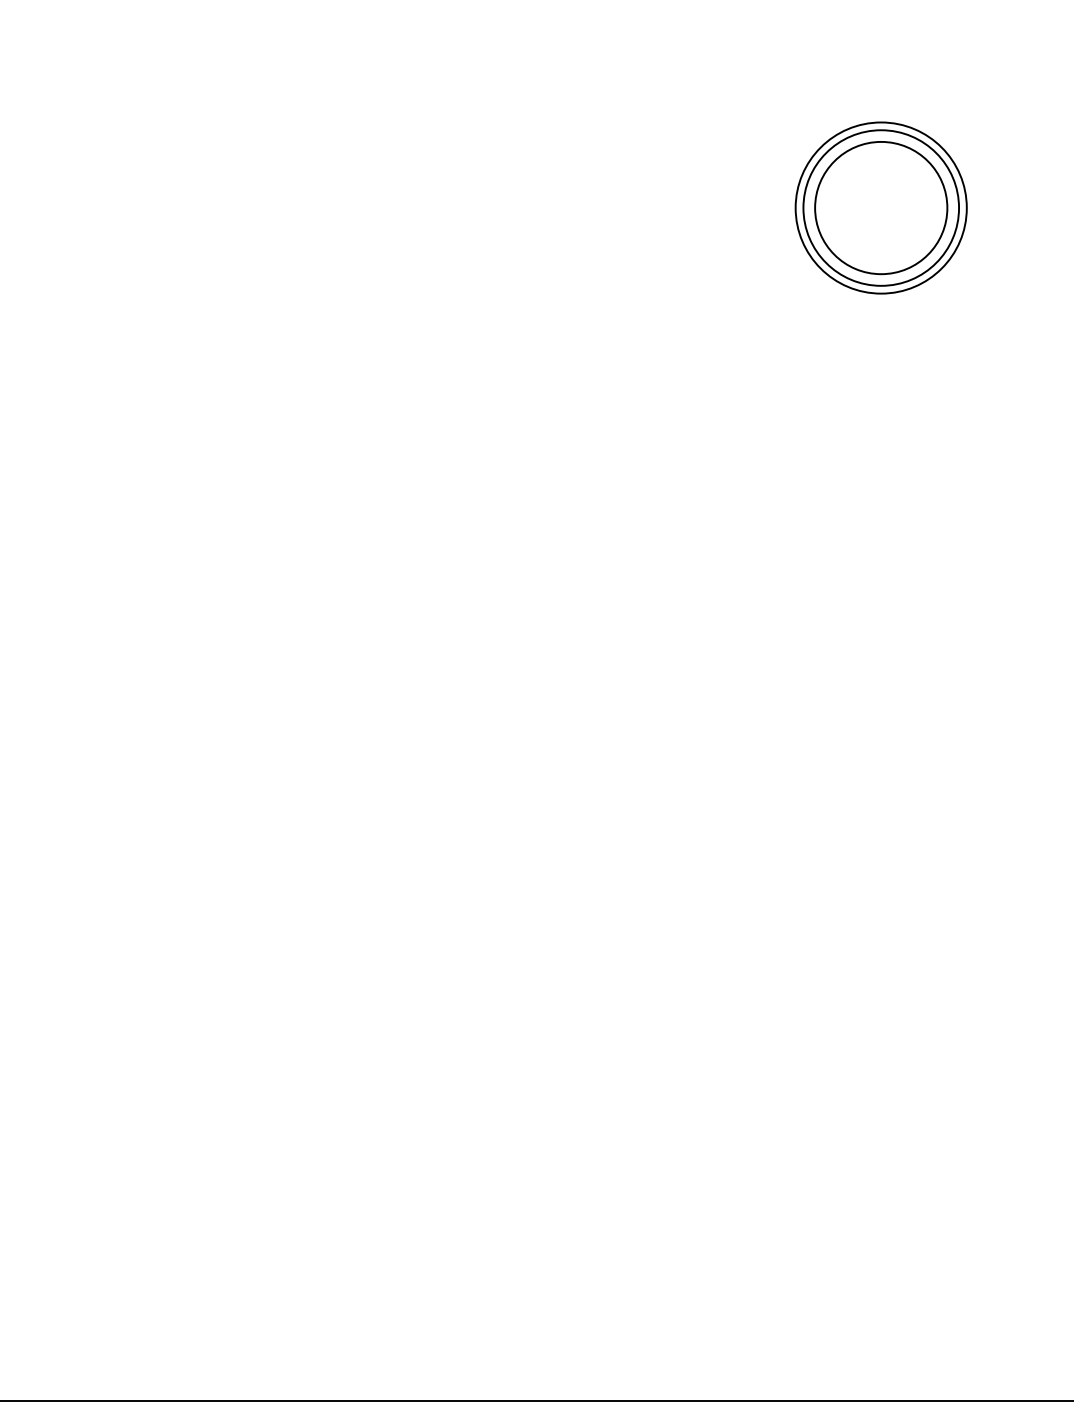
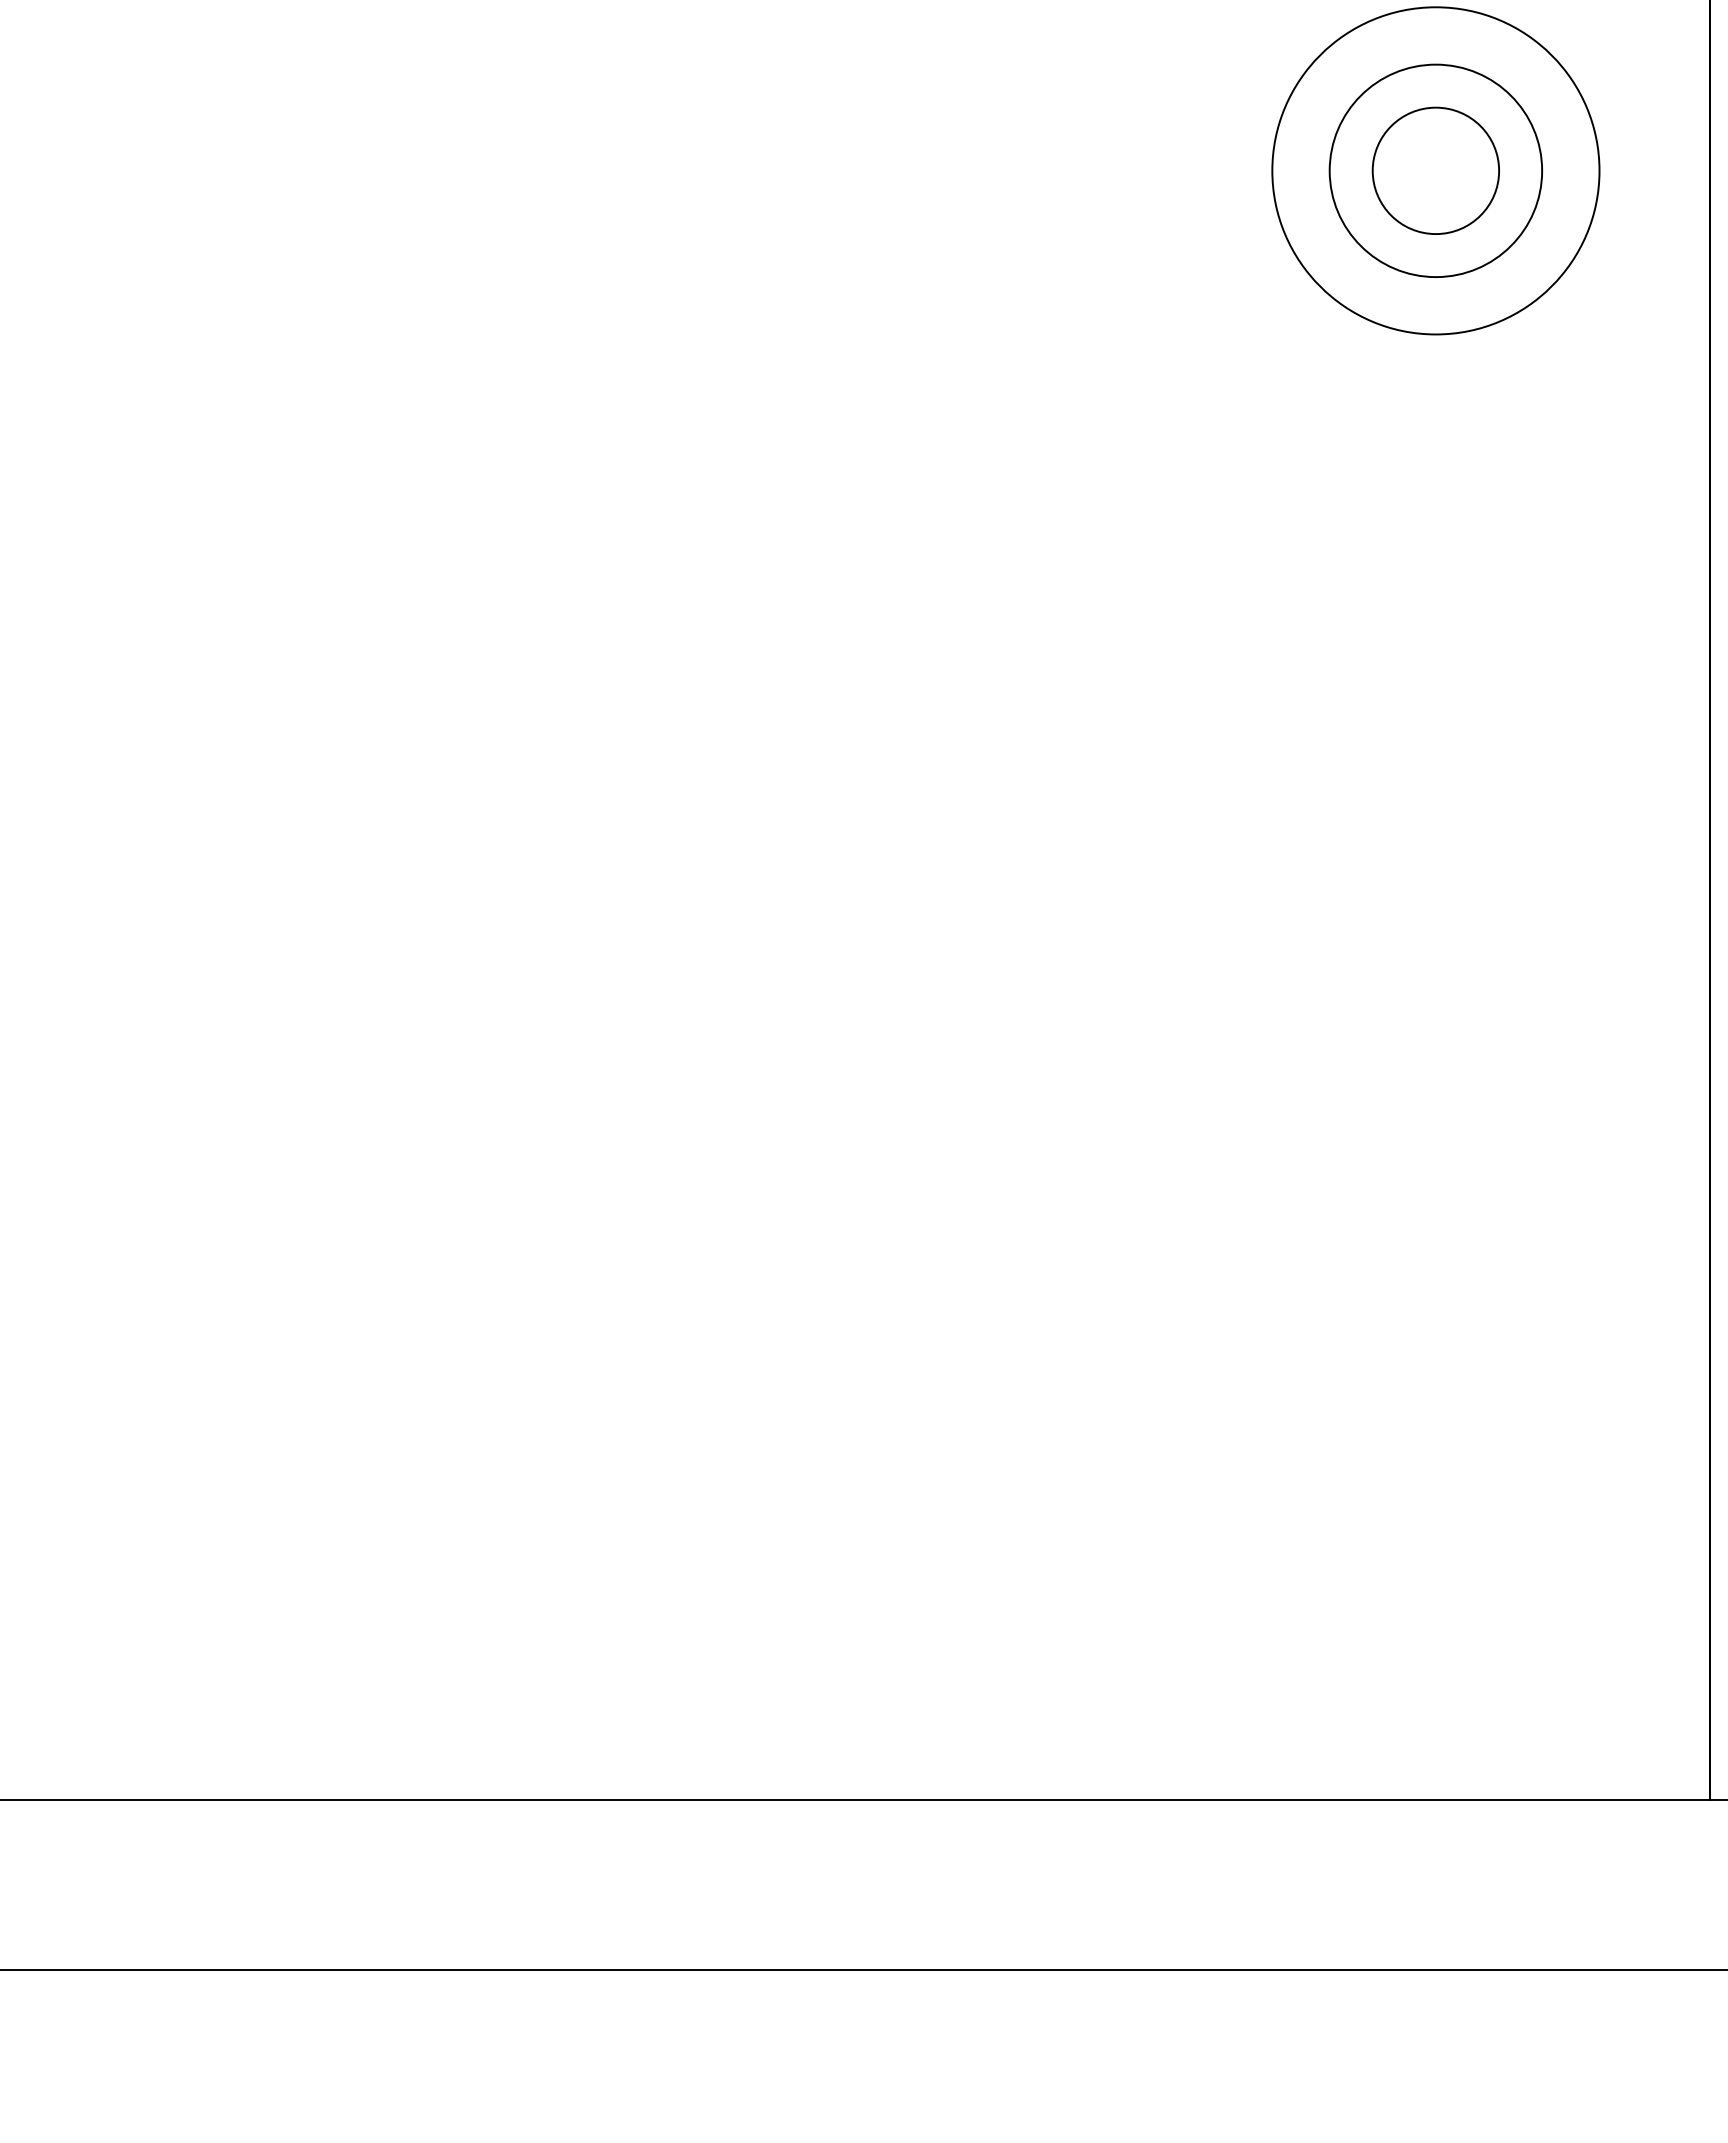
circle: (880, 207) -> (1435, 170), size x0.7
circle: (880, 207) -> (1435, 170), size x1.4

